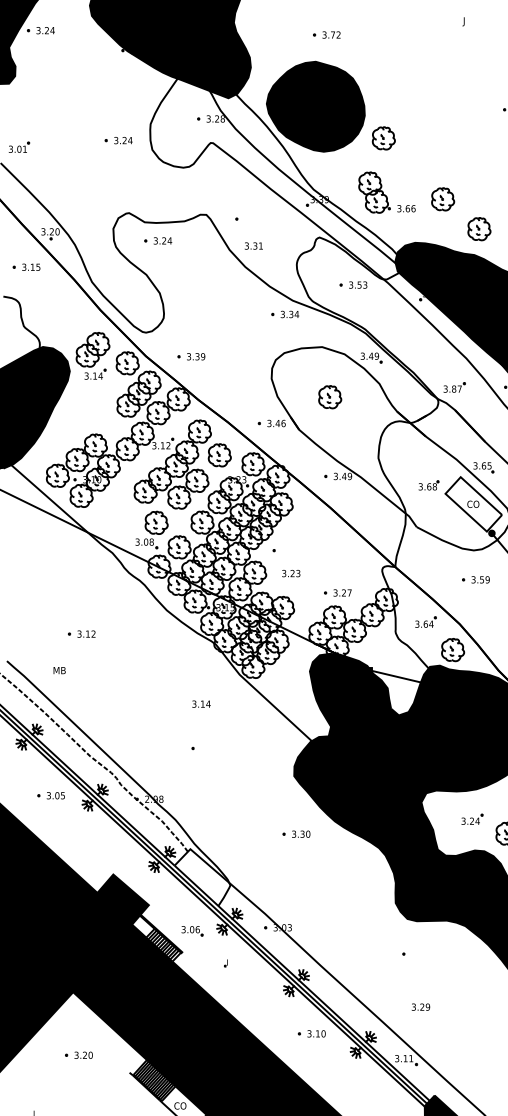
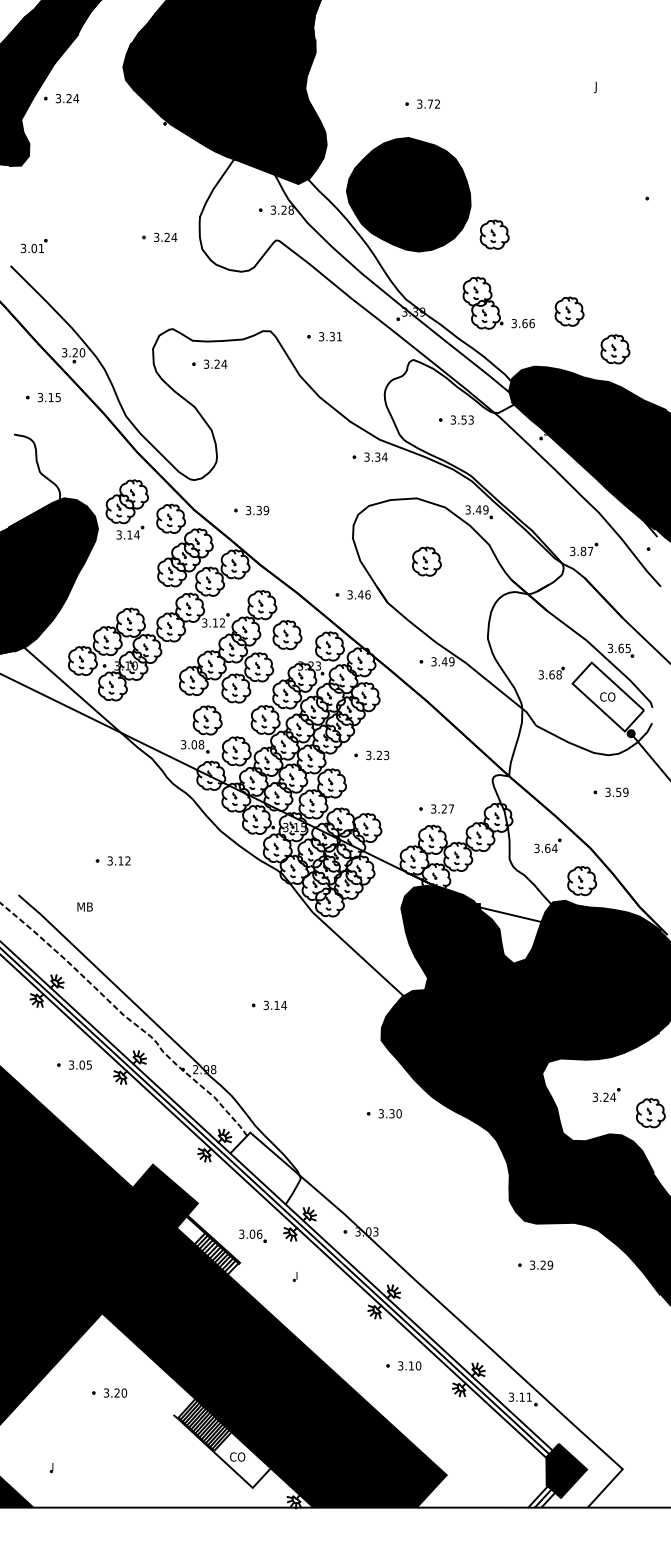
text: (253, 245) -> (330, 336), moved
text: (291, 573) -> (377, 755), moved
text: (200, 704) -> (274, 1005), moved
text: (420, 1006) -> (541, 1264), moved

